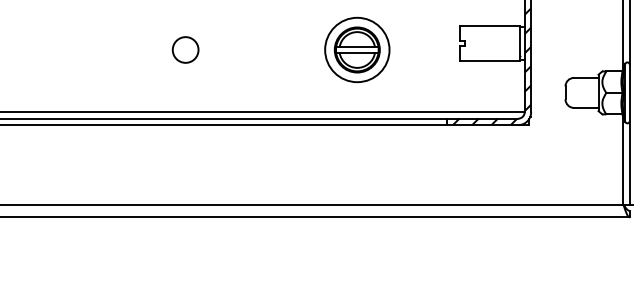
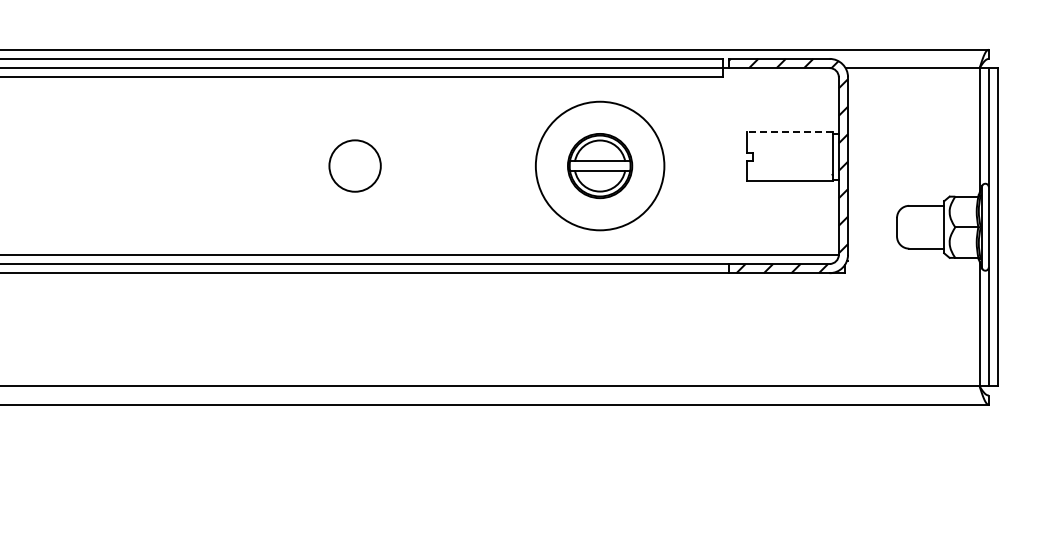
line: (490, 26) -> (789, 132), solid -> dashed
circle: (185, 49) -> (355, 165), size x1.4
circle: (357, 49) -> (600, 165), size x1.4

